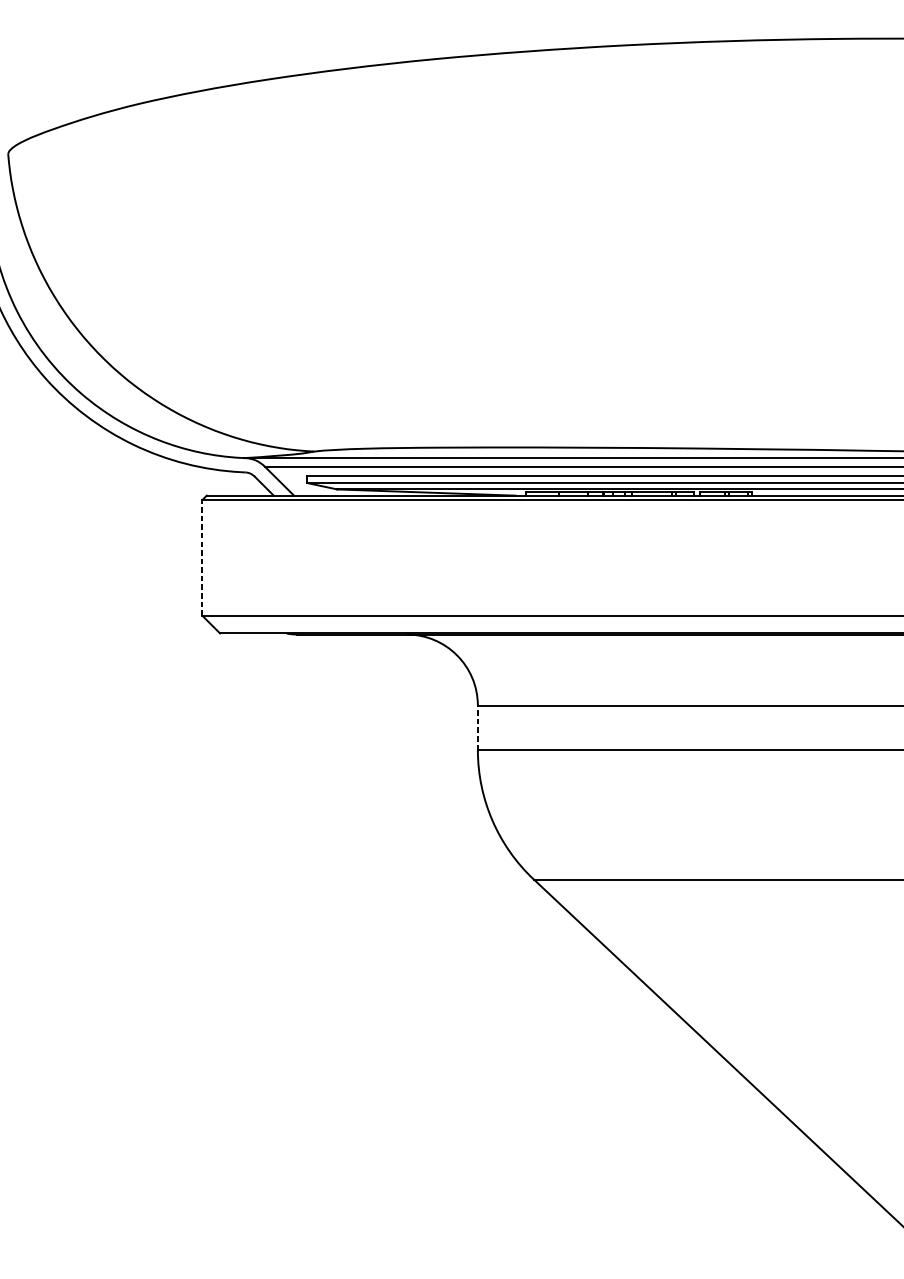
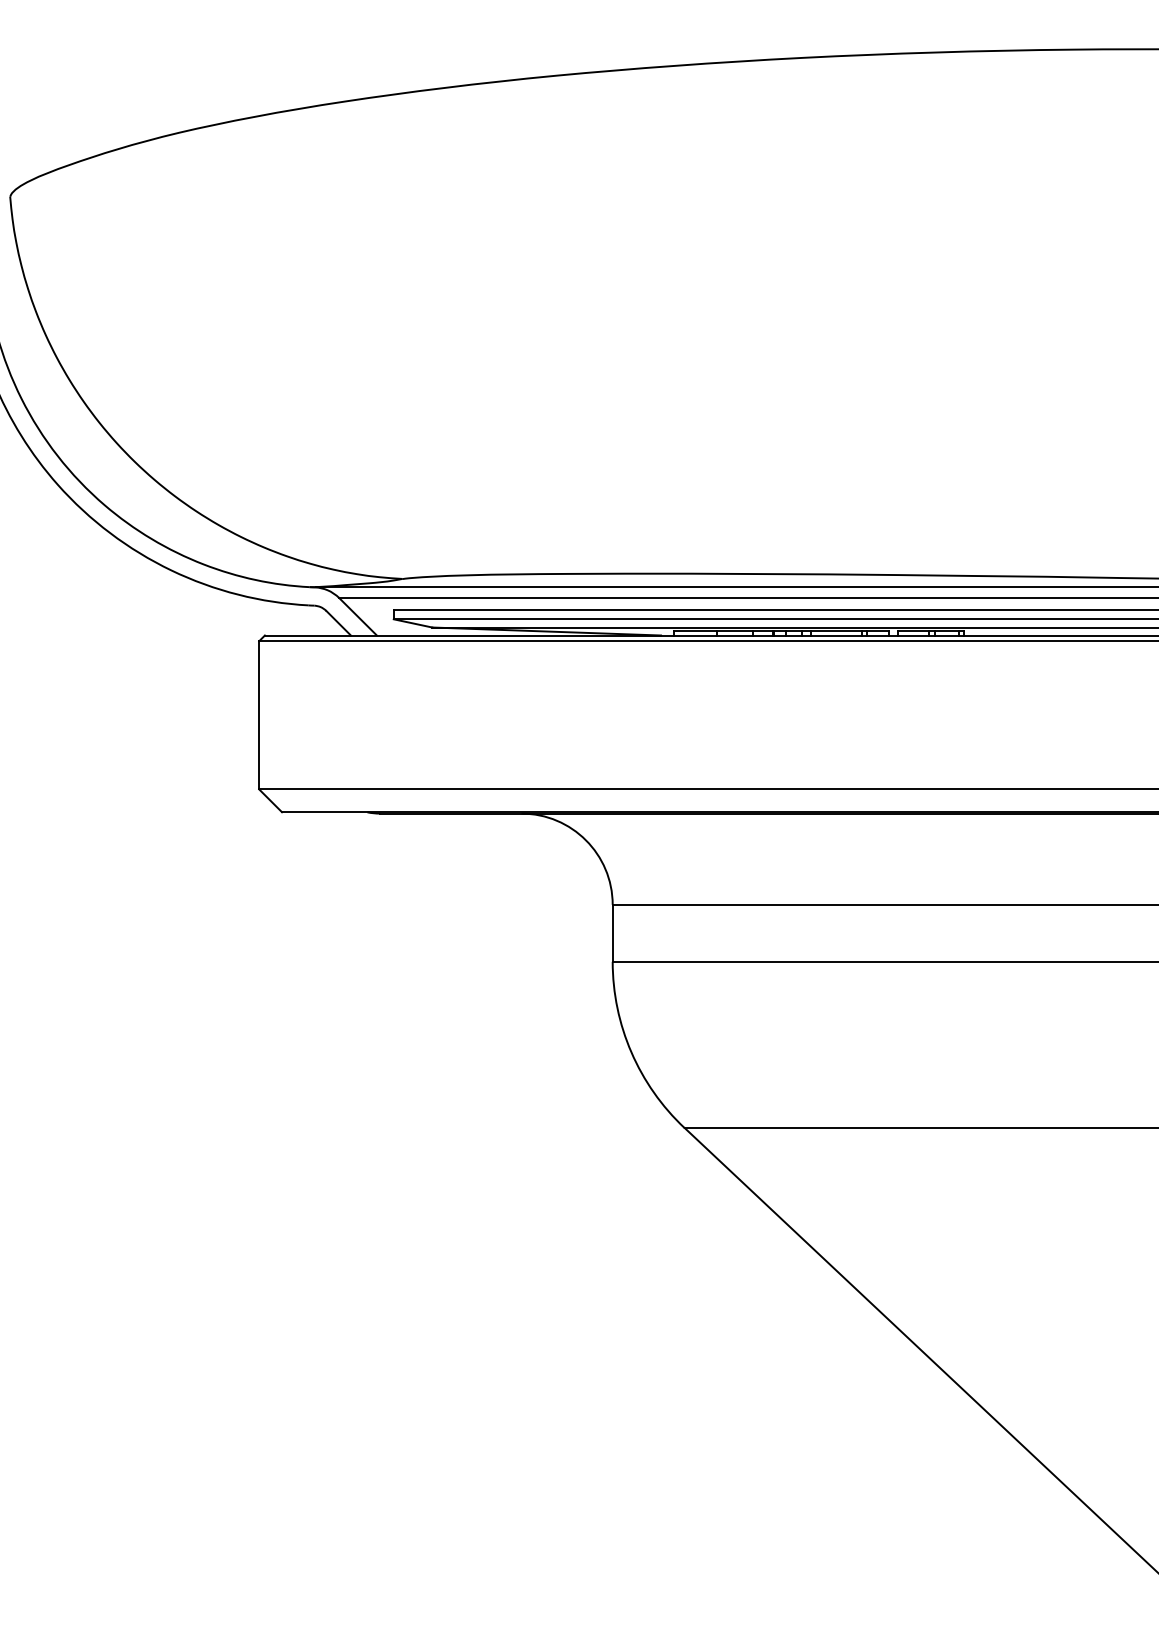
line: (202, 557) -> (259, 714), dashed -> solid
line: (477, 727) -> (612, 933), dashed -> solid

